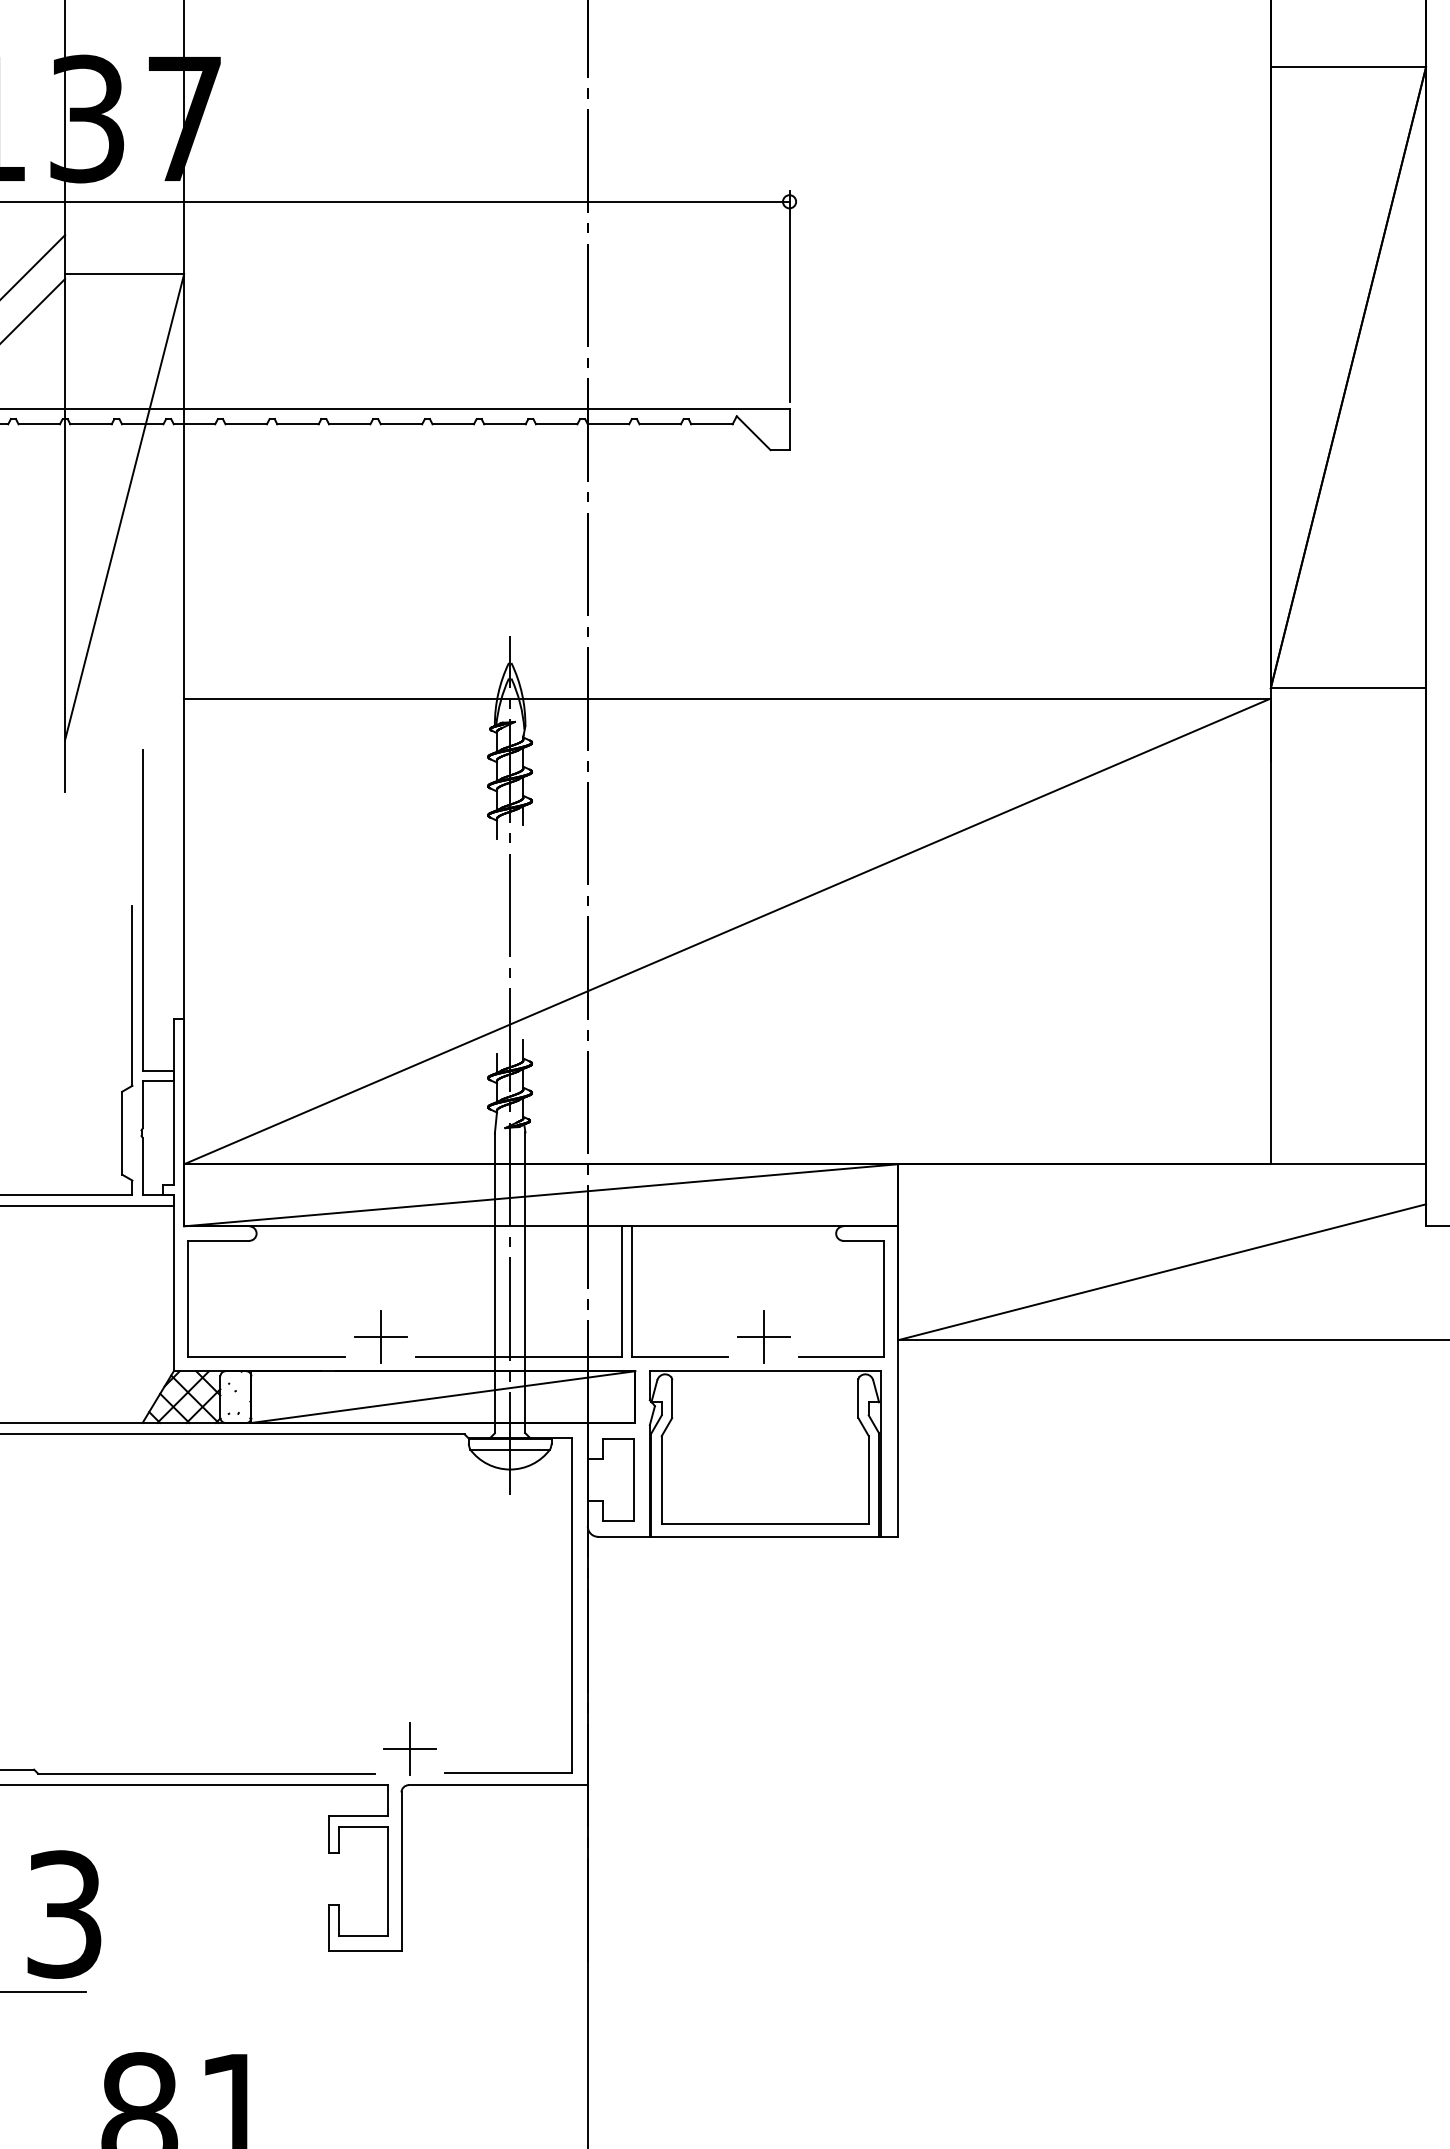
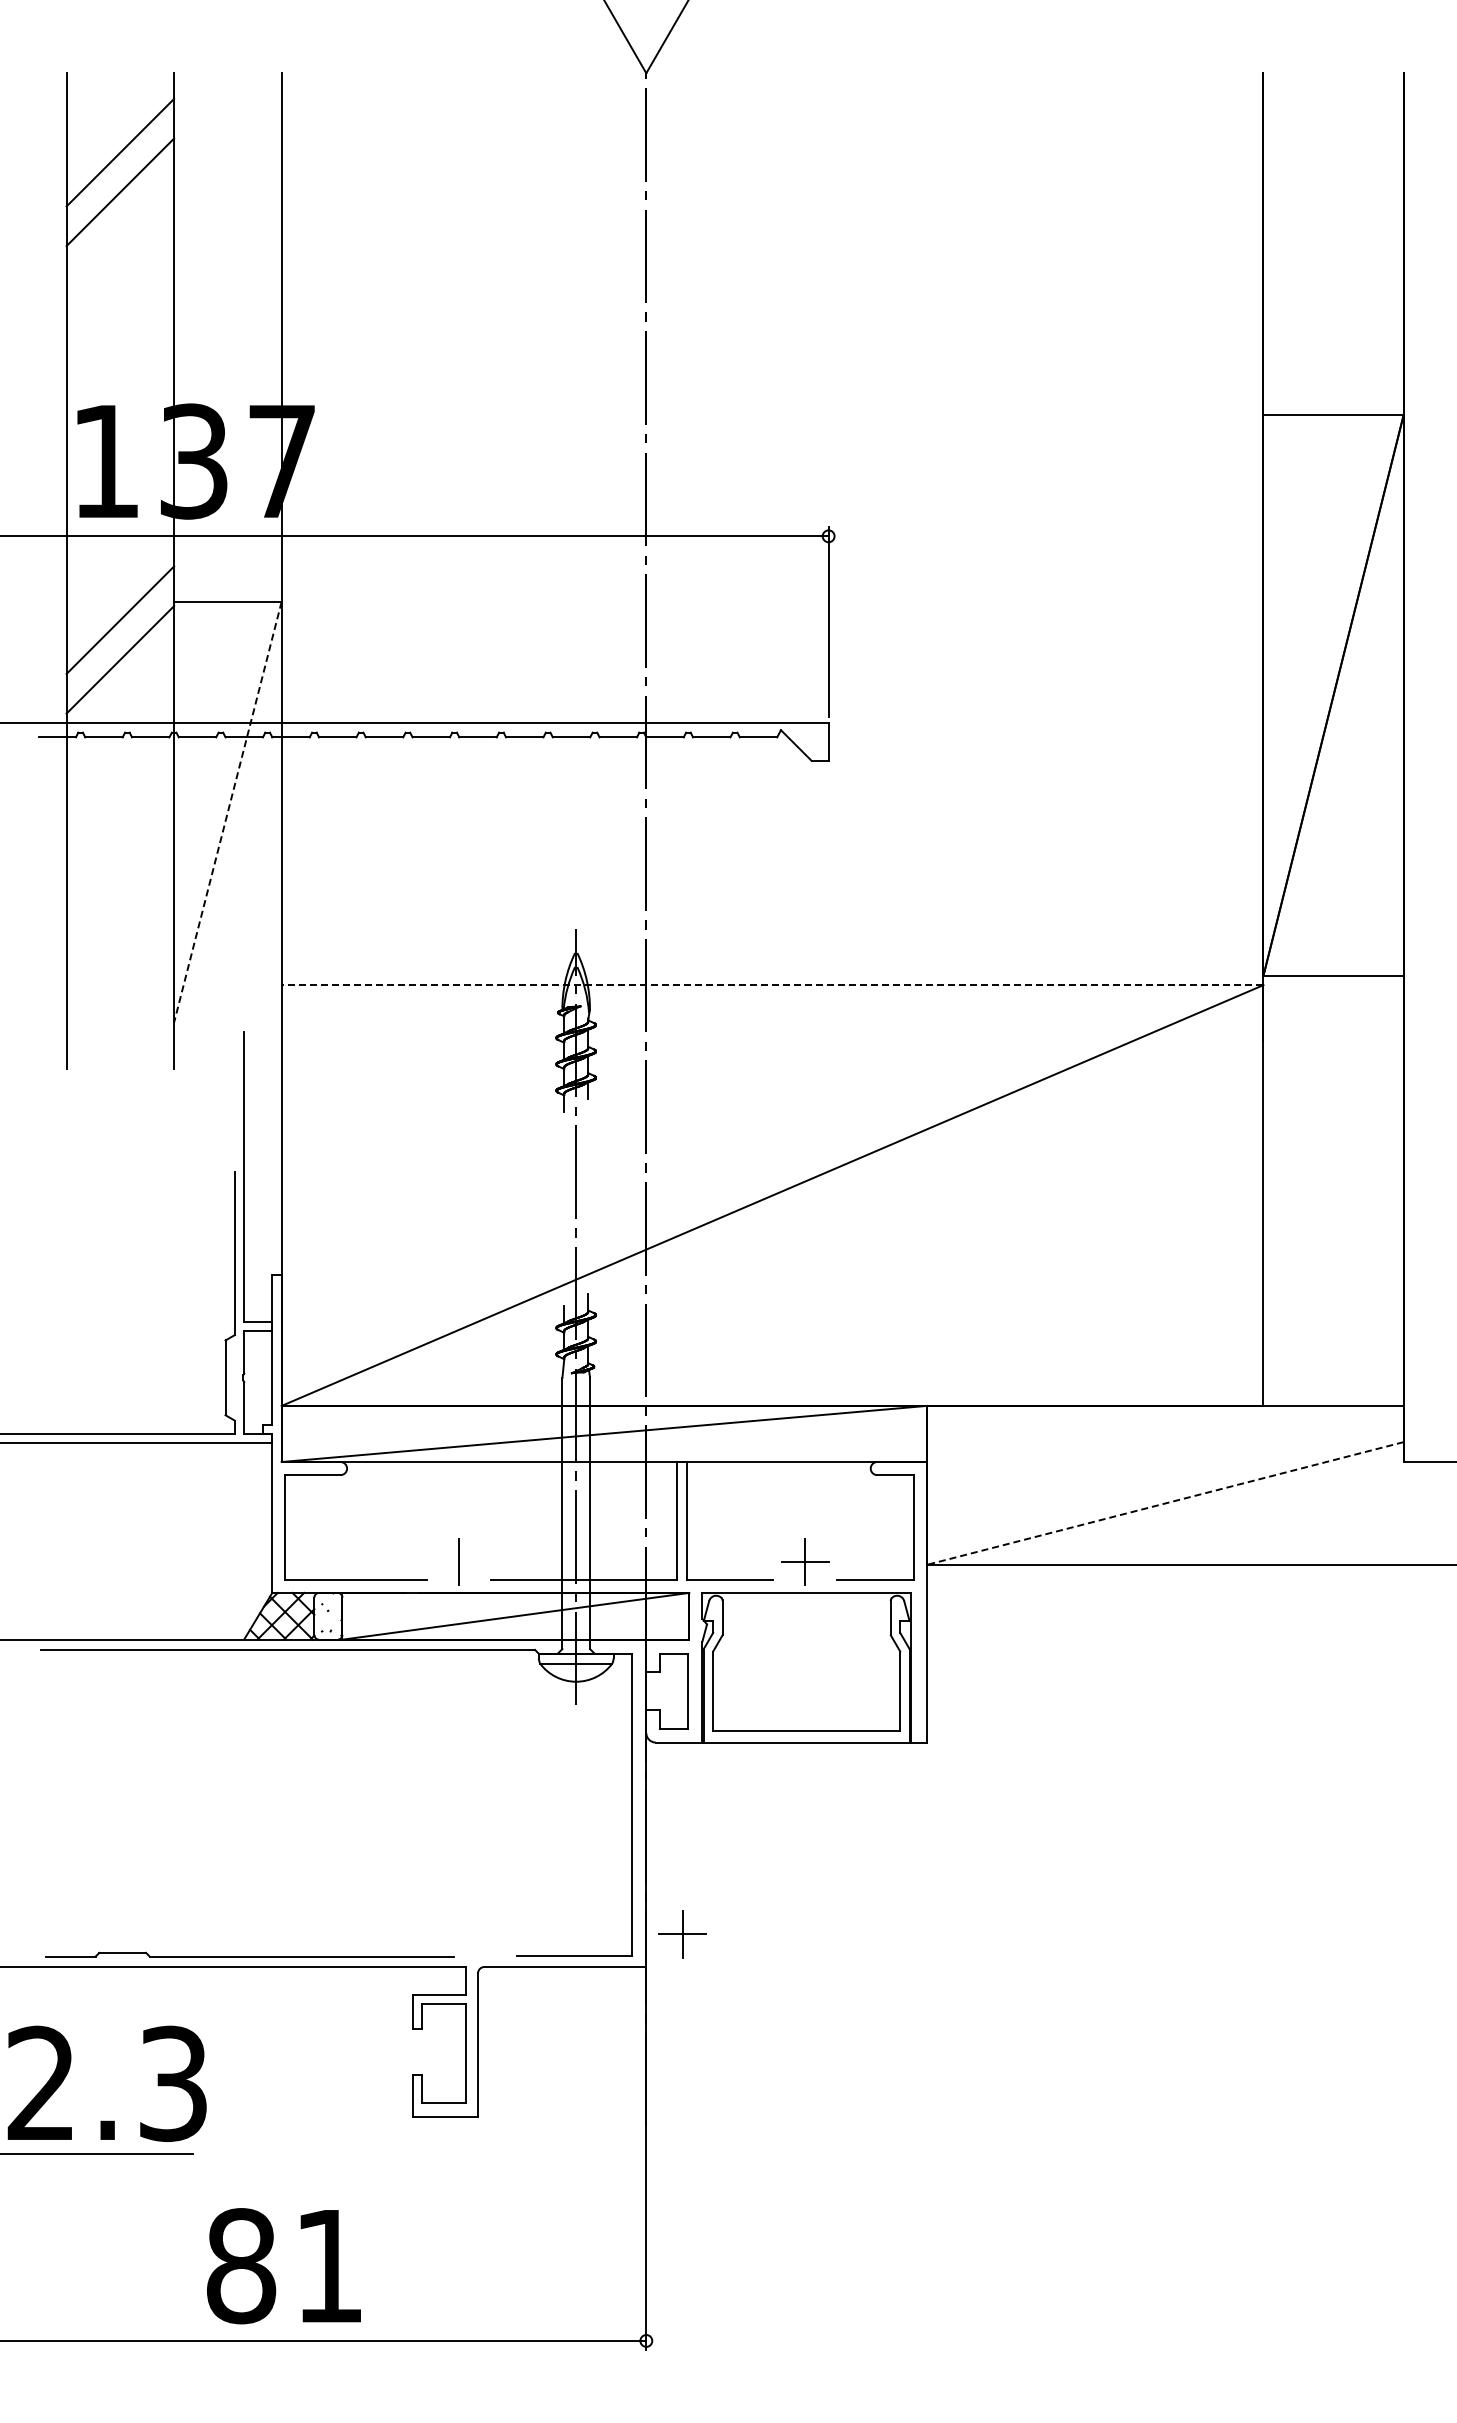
line: (124, 507) -> (227, 812), solid -> dashed
line: (727, 698) -> (772, 985), solid -> dashed
line: (1161, 1272) -> (1164, 1503), solid -> dashed
line: (379, 1337) -> (458, 1562), removed
part: (409, 1749) -> (682, 1934), moved

